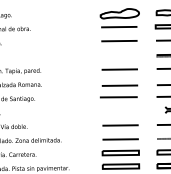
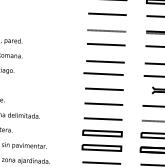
line: (119, 56) -> (106, 30), added
line: (120, 111) -> (104, 89), added

